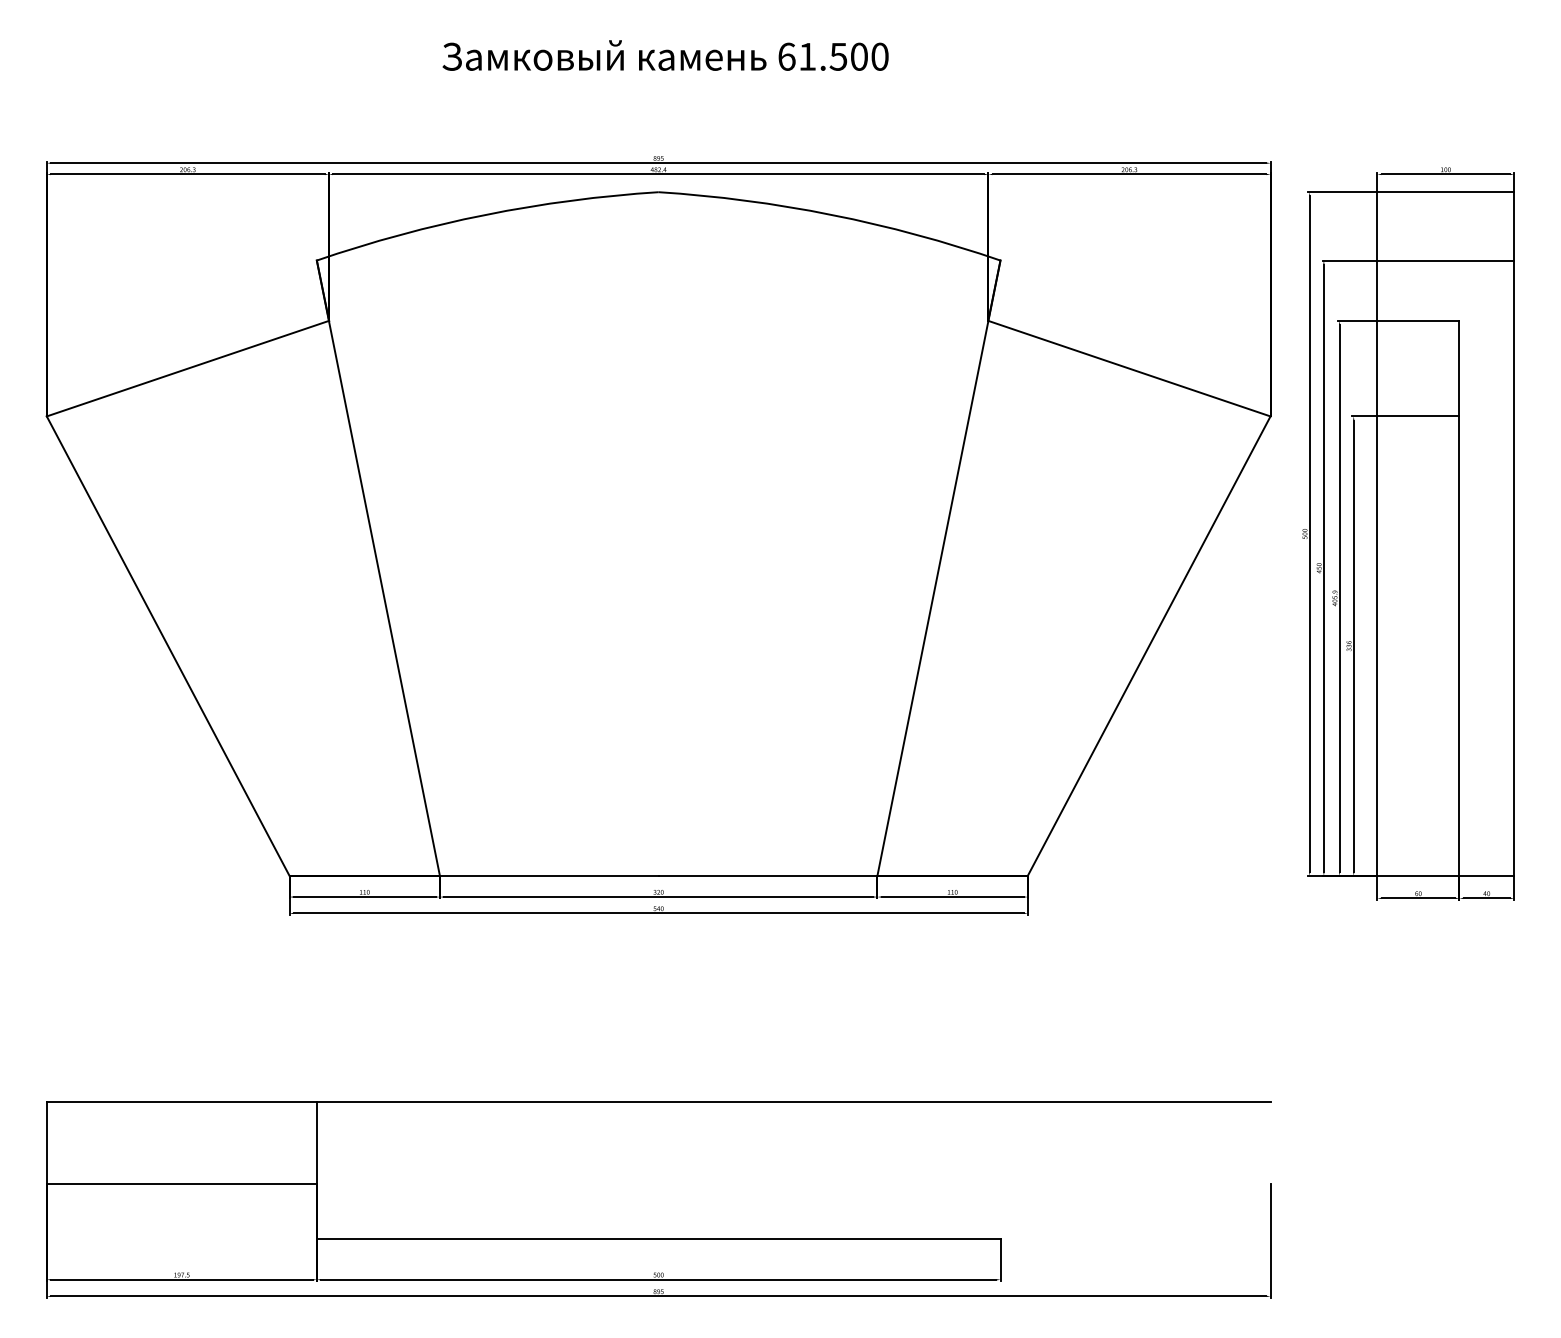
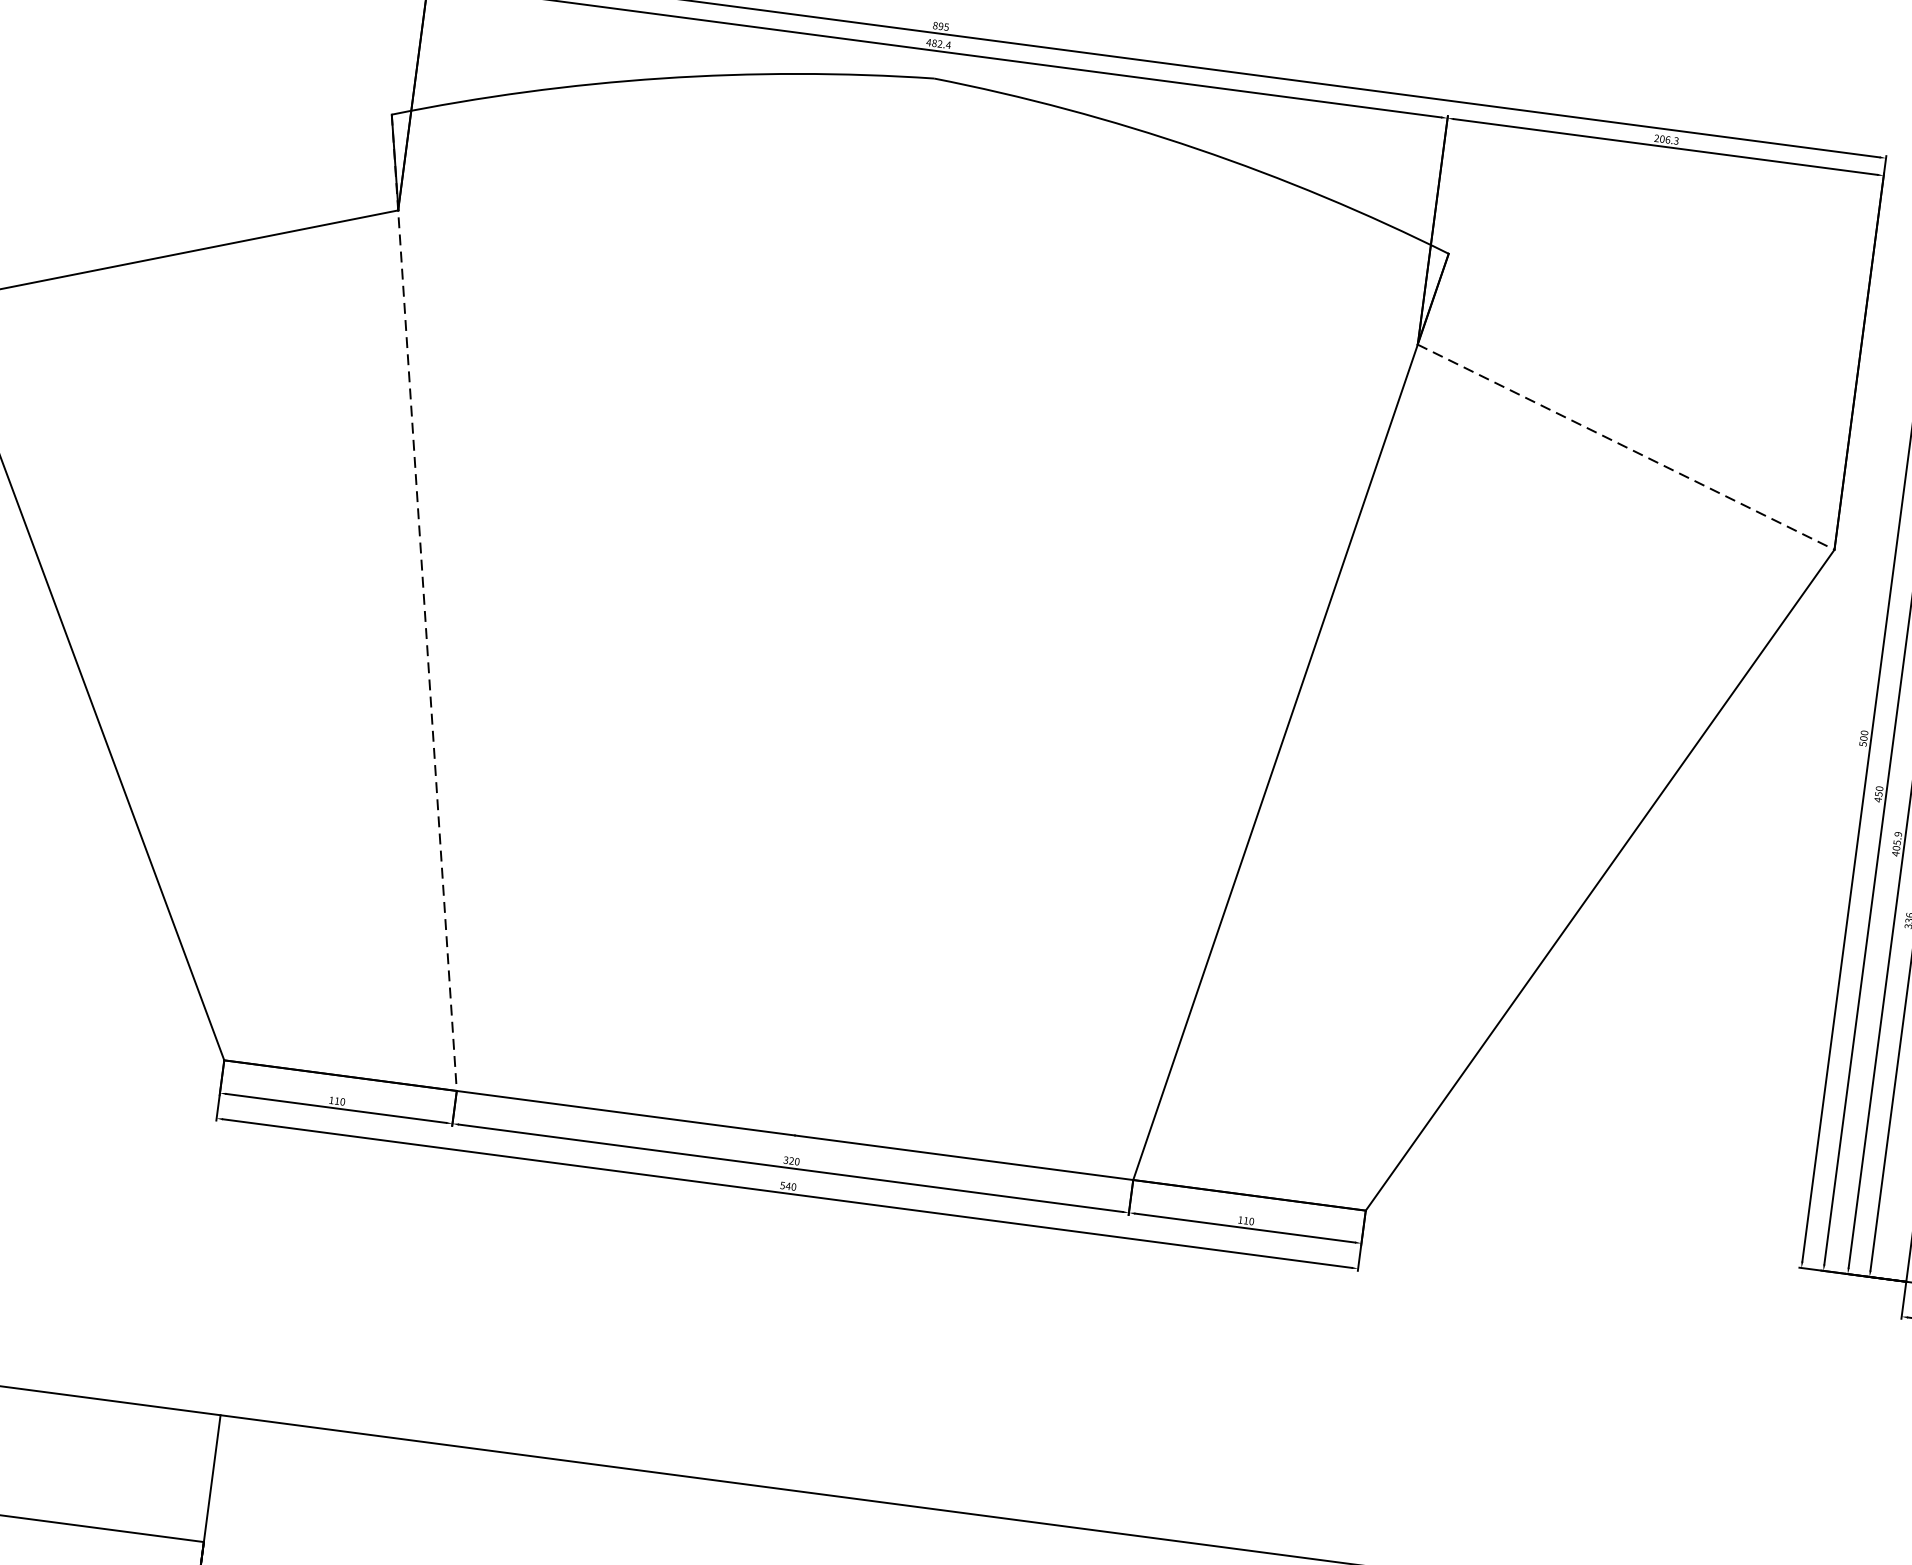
line: (1129, 368) -> (1626, 446), solid -> dashed
line: (378, 568) -> (424, 603), solid -> dashed

